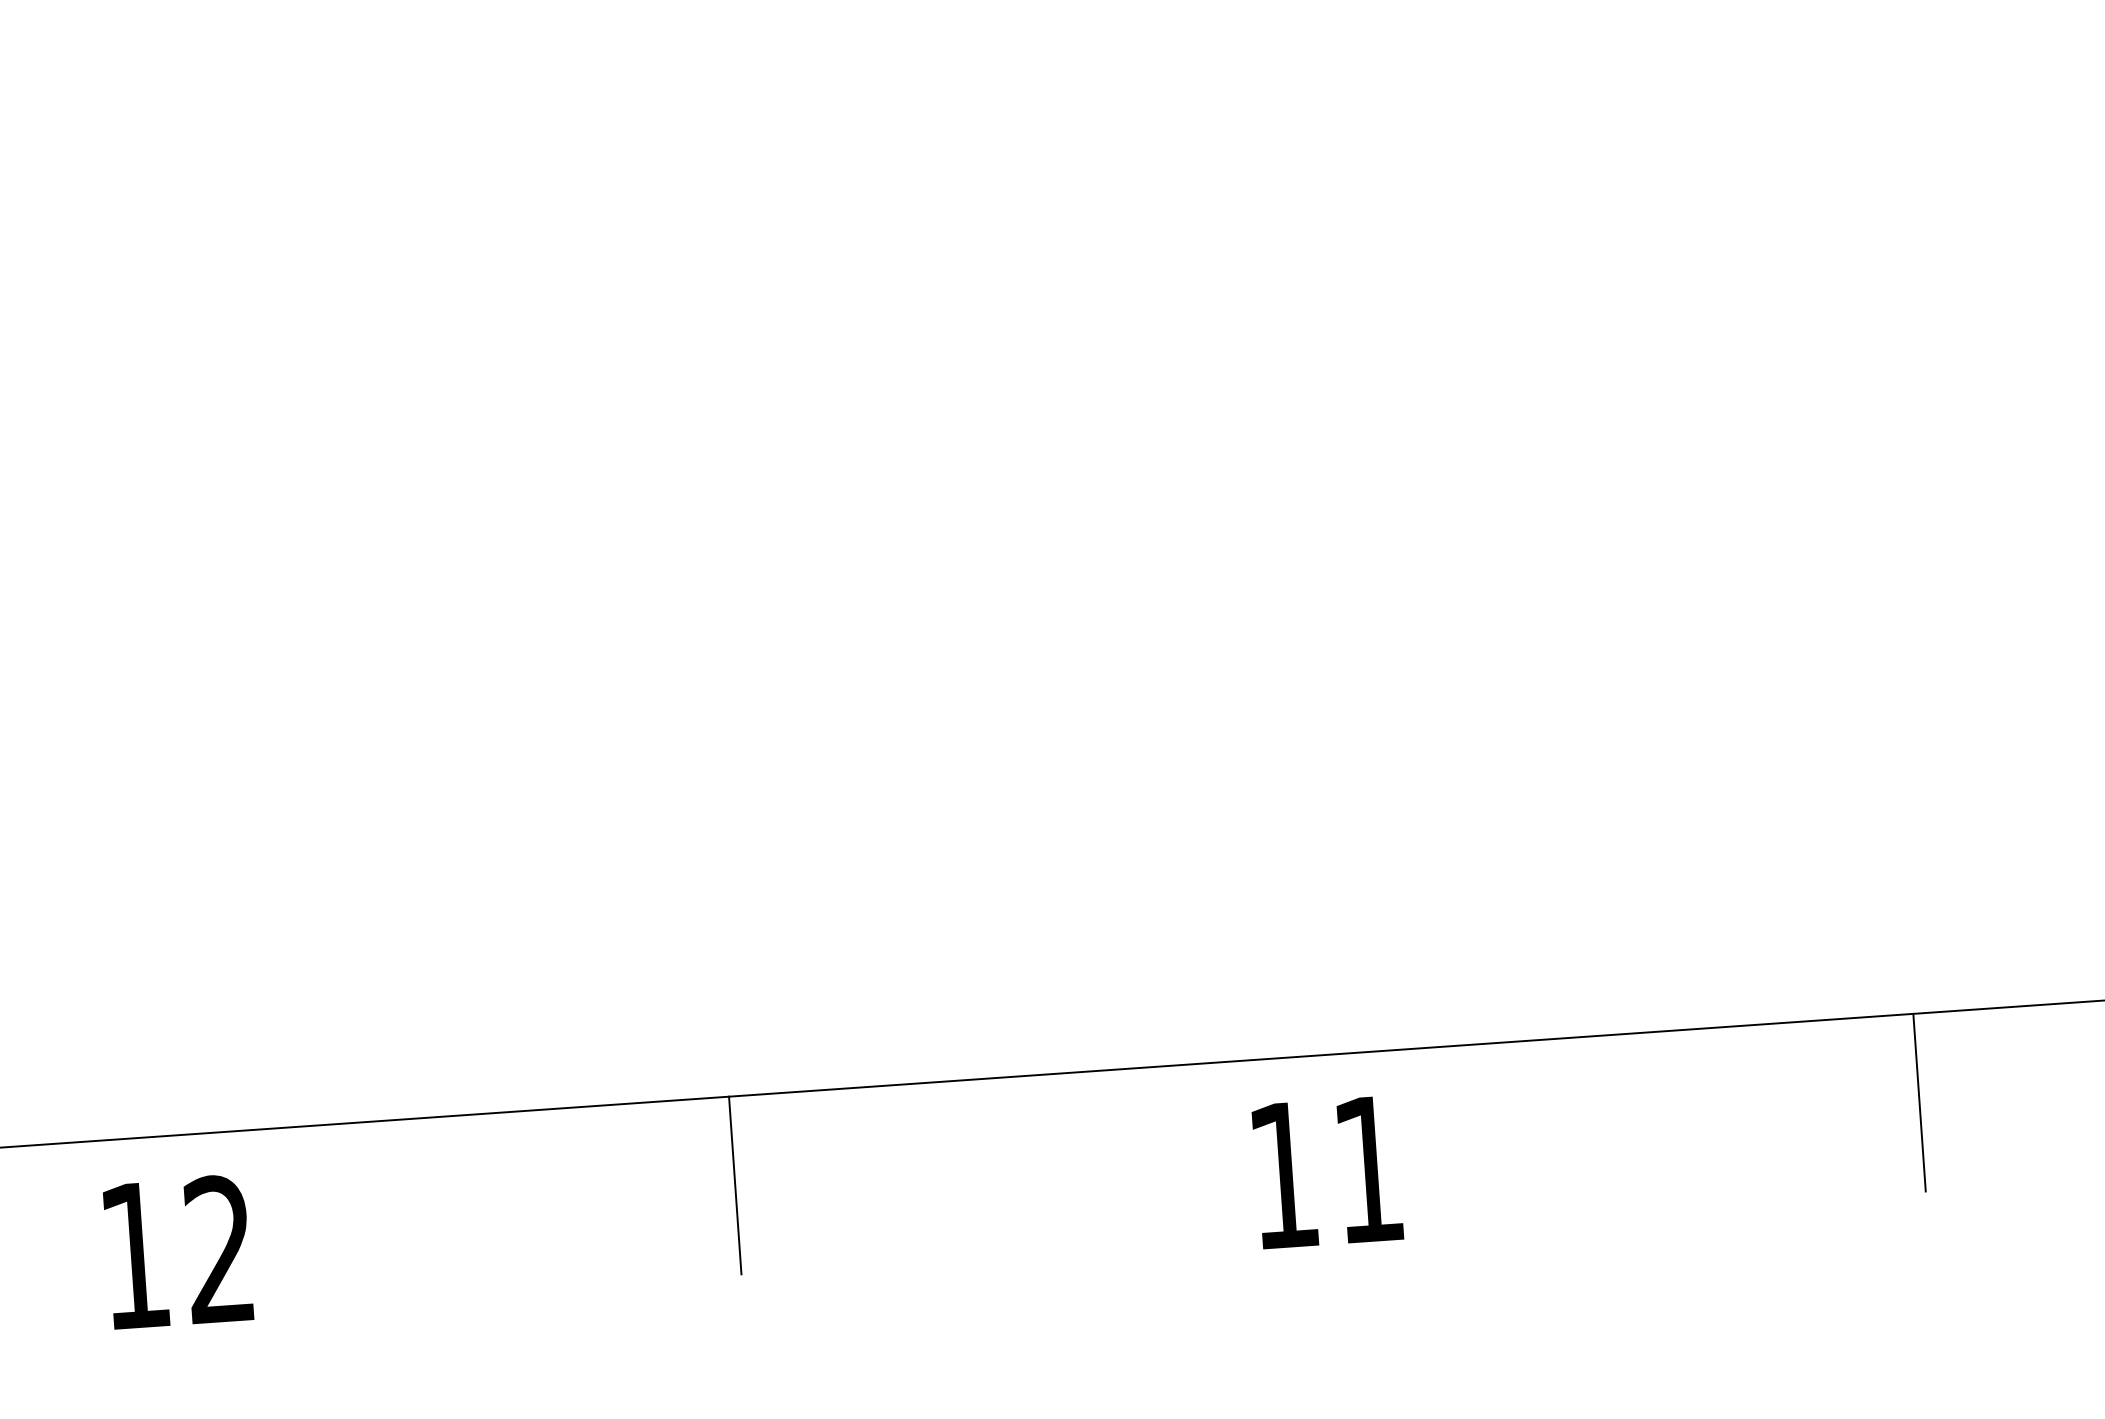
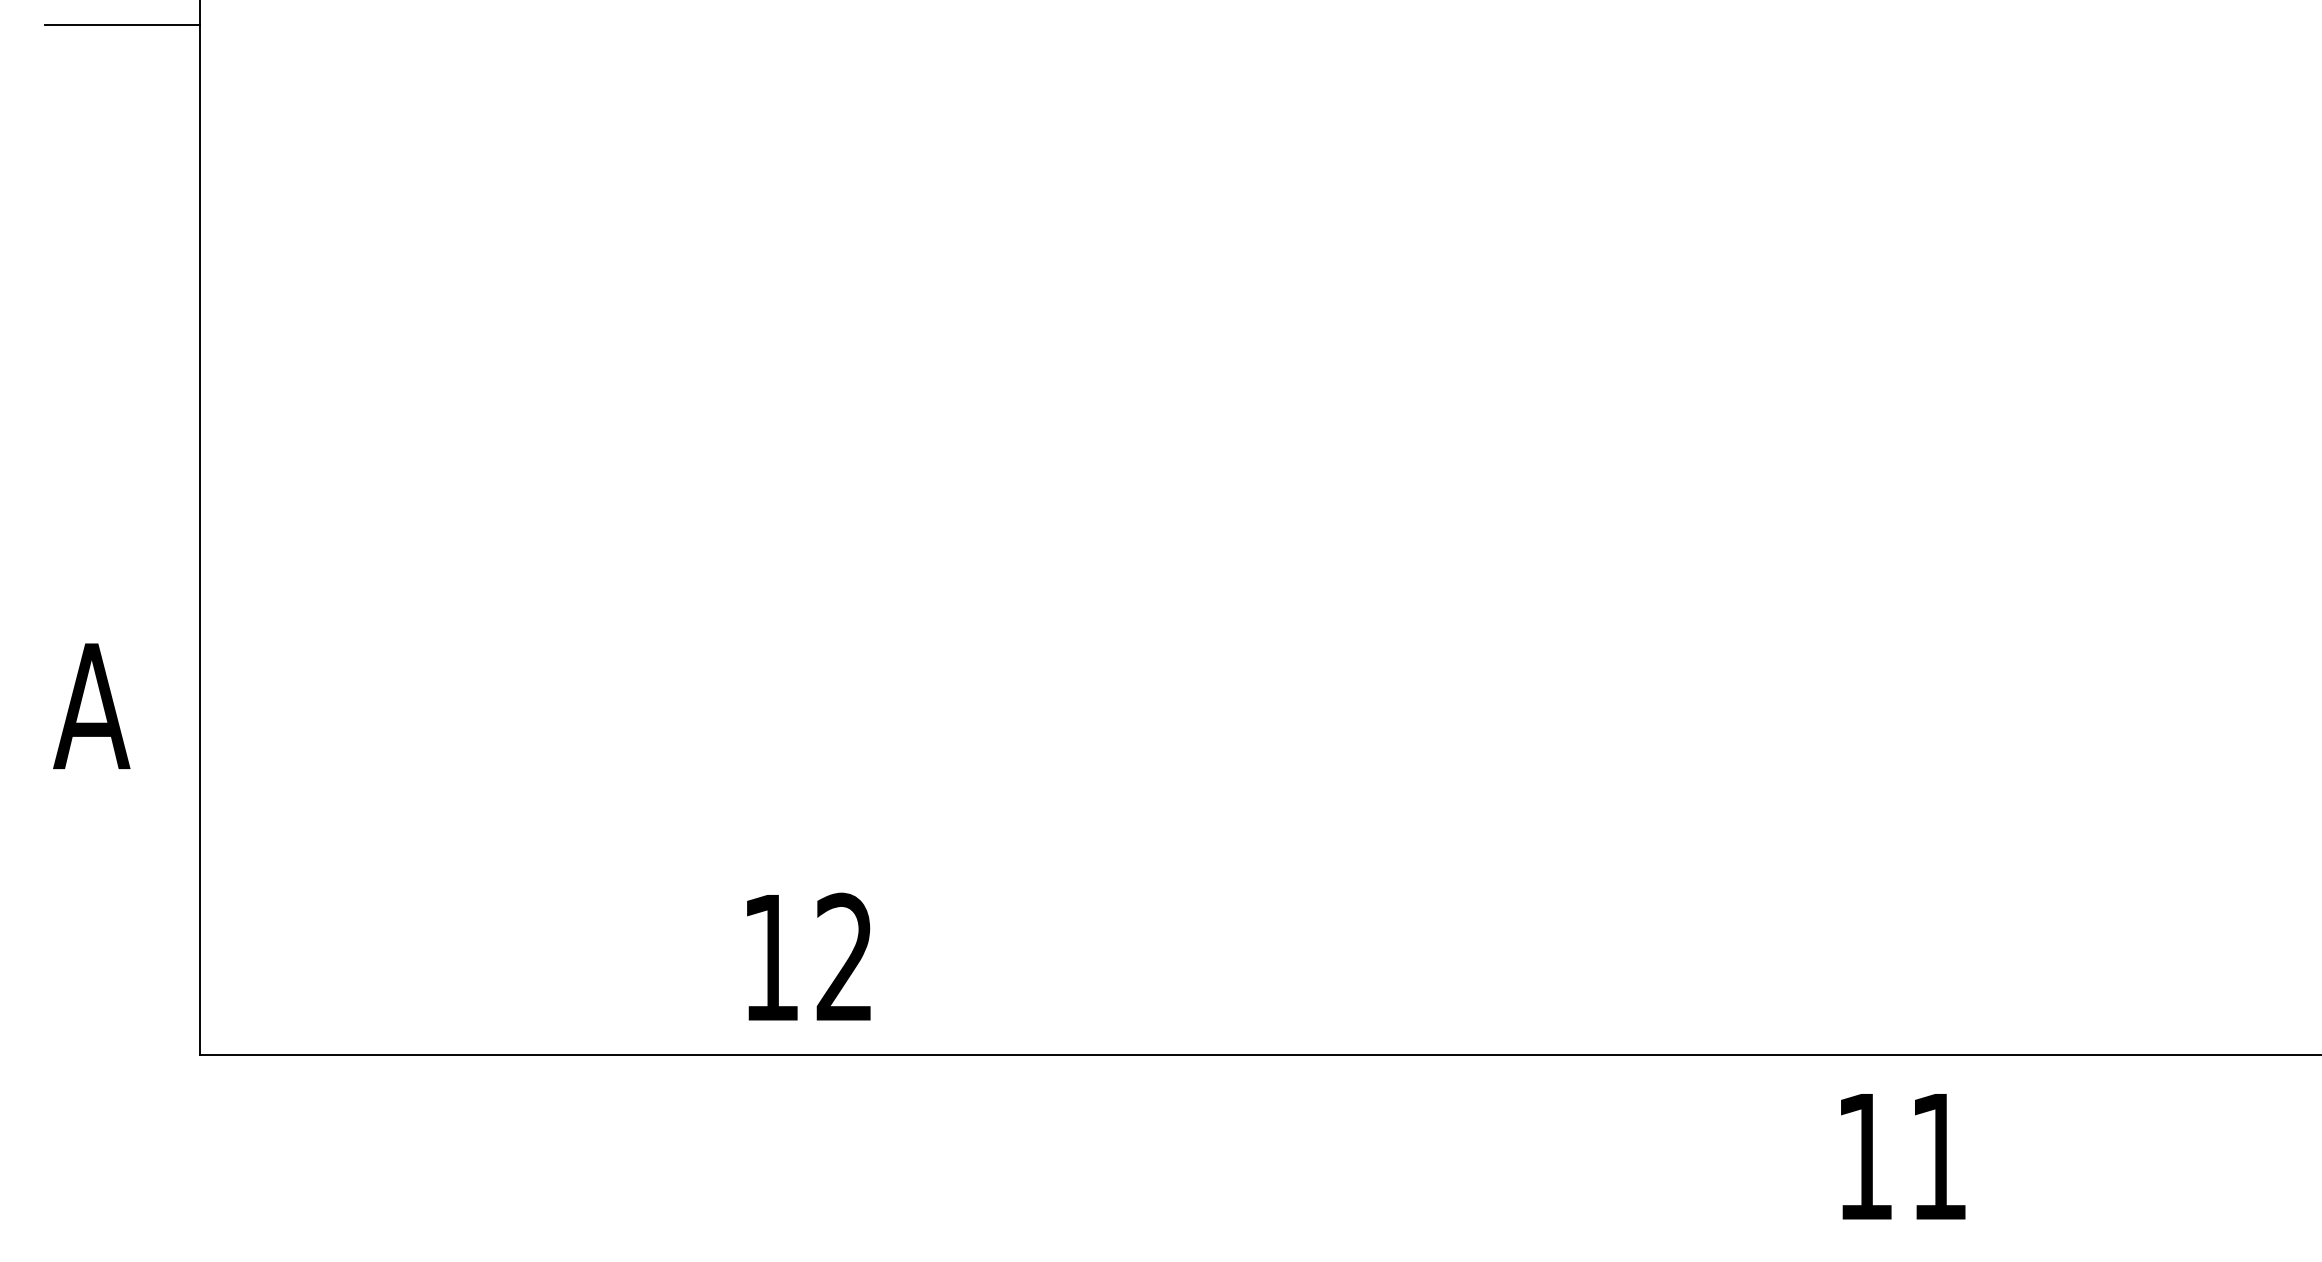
line: (1919, 1103) -> (1991, 1132), removed
text: (1327, 1172) -> (1903, 1156), moved
line: (734, 1185) -> (961, 1132), removed
text: (177, 1251) -> (808, 956), moved

